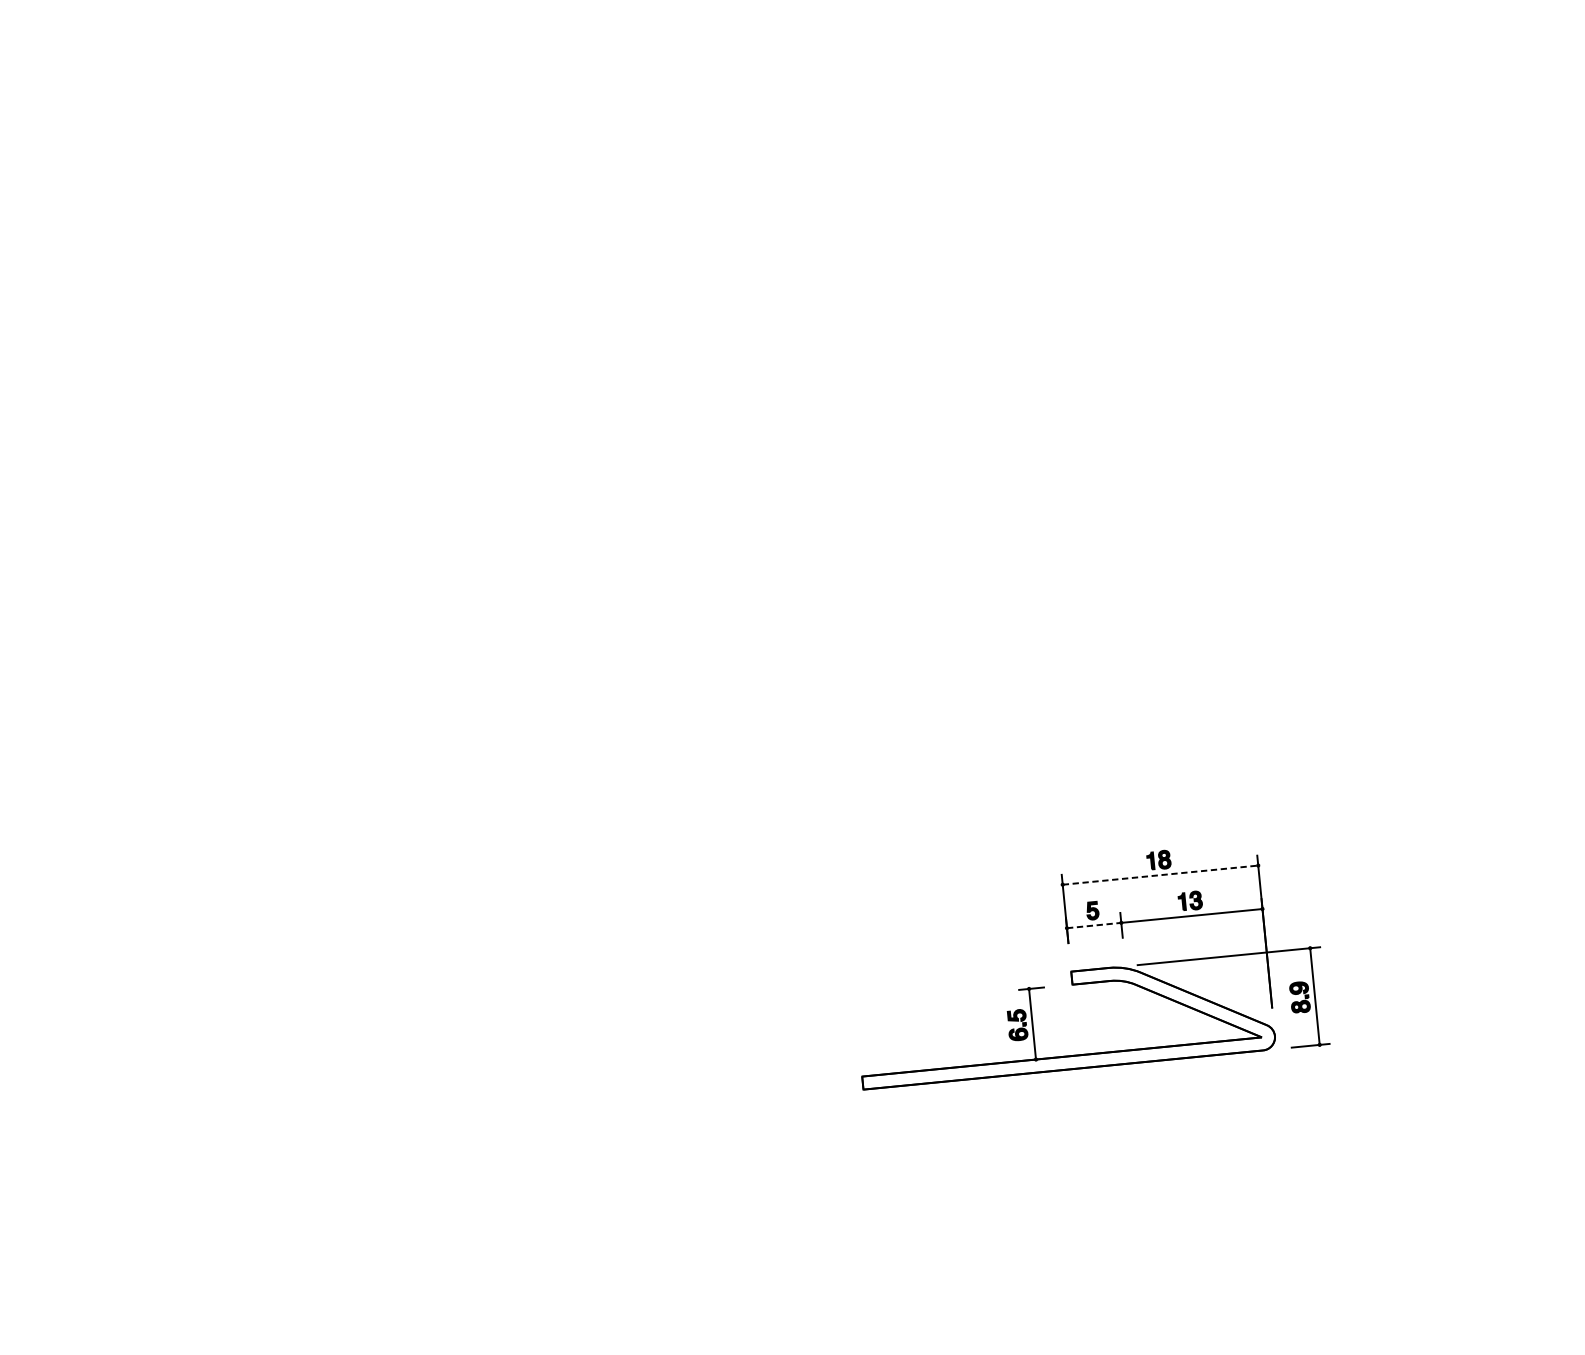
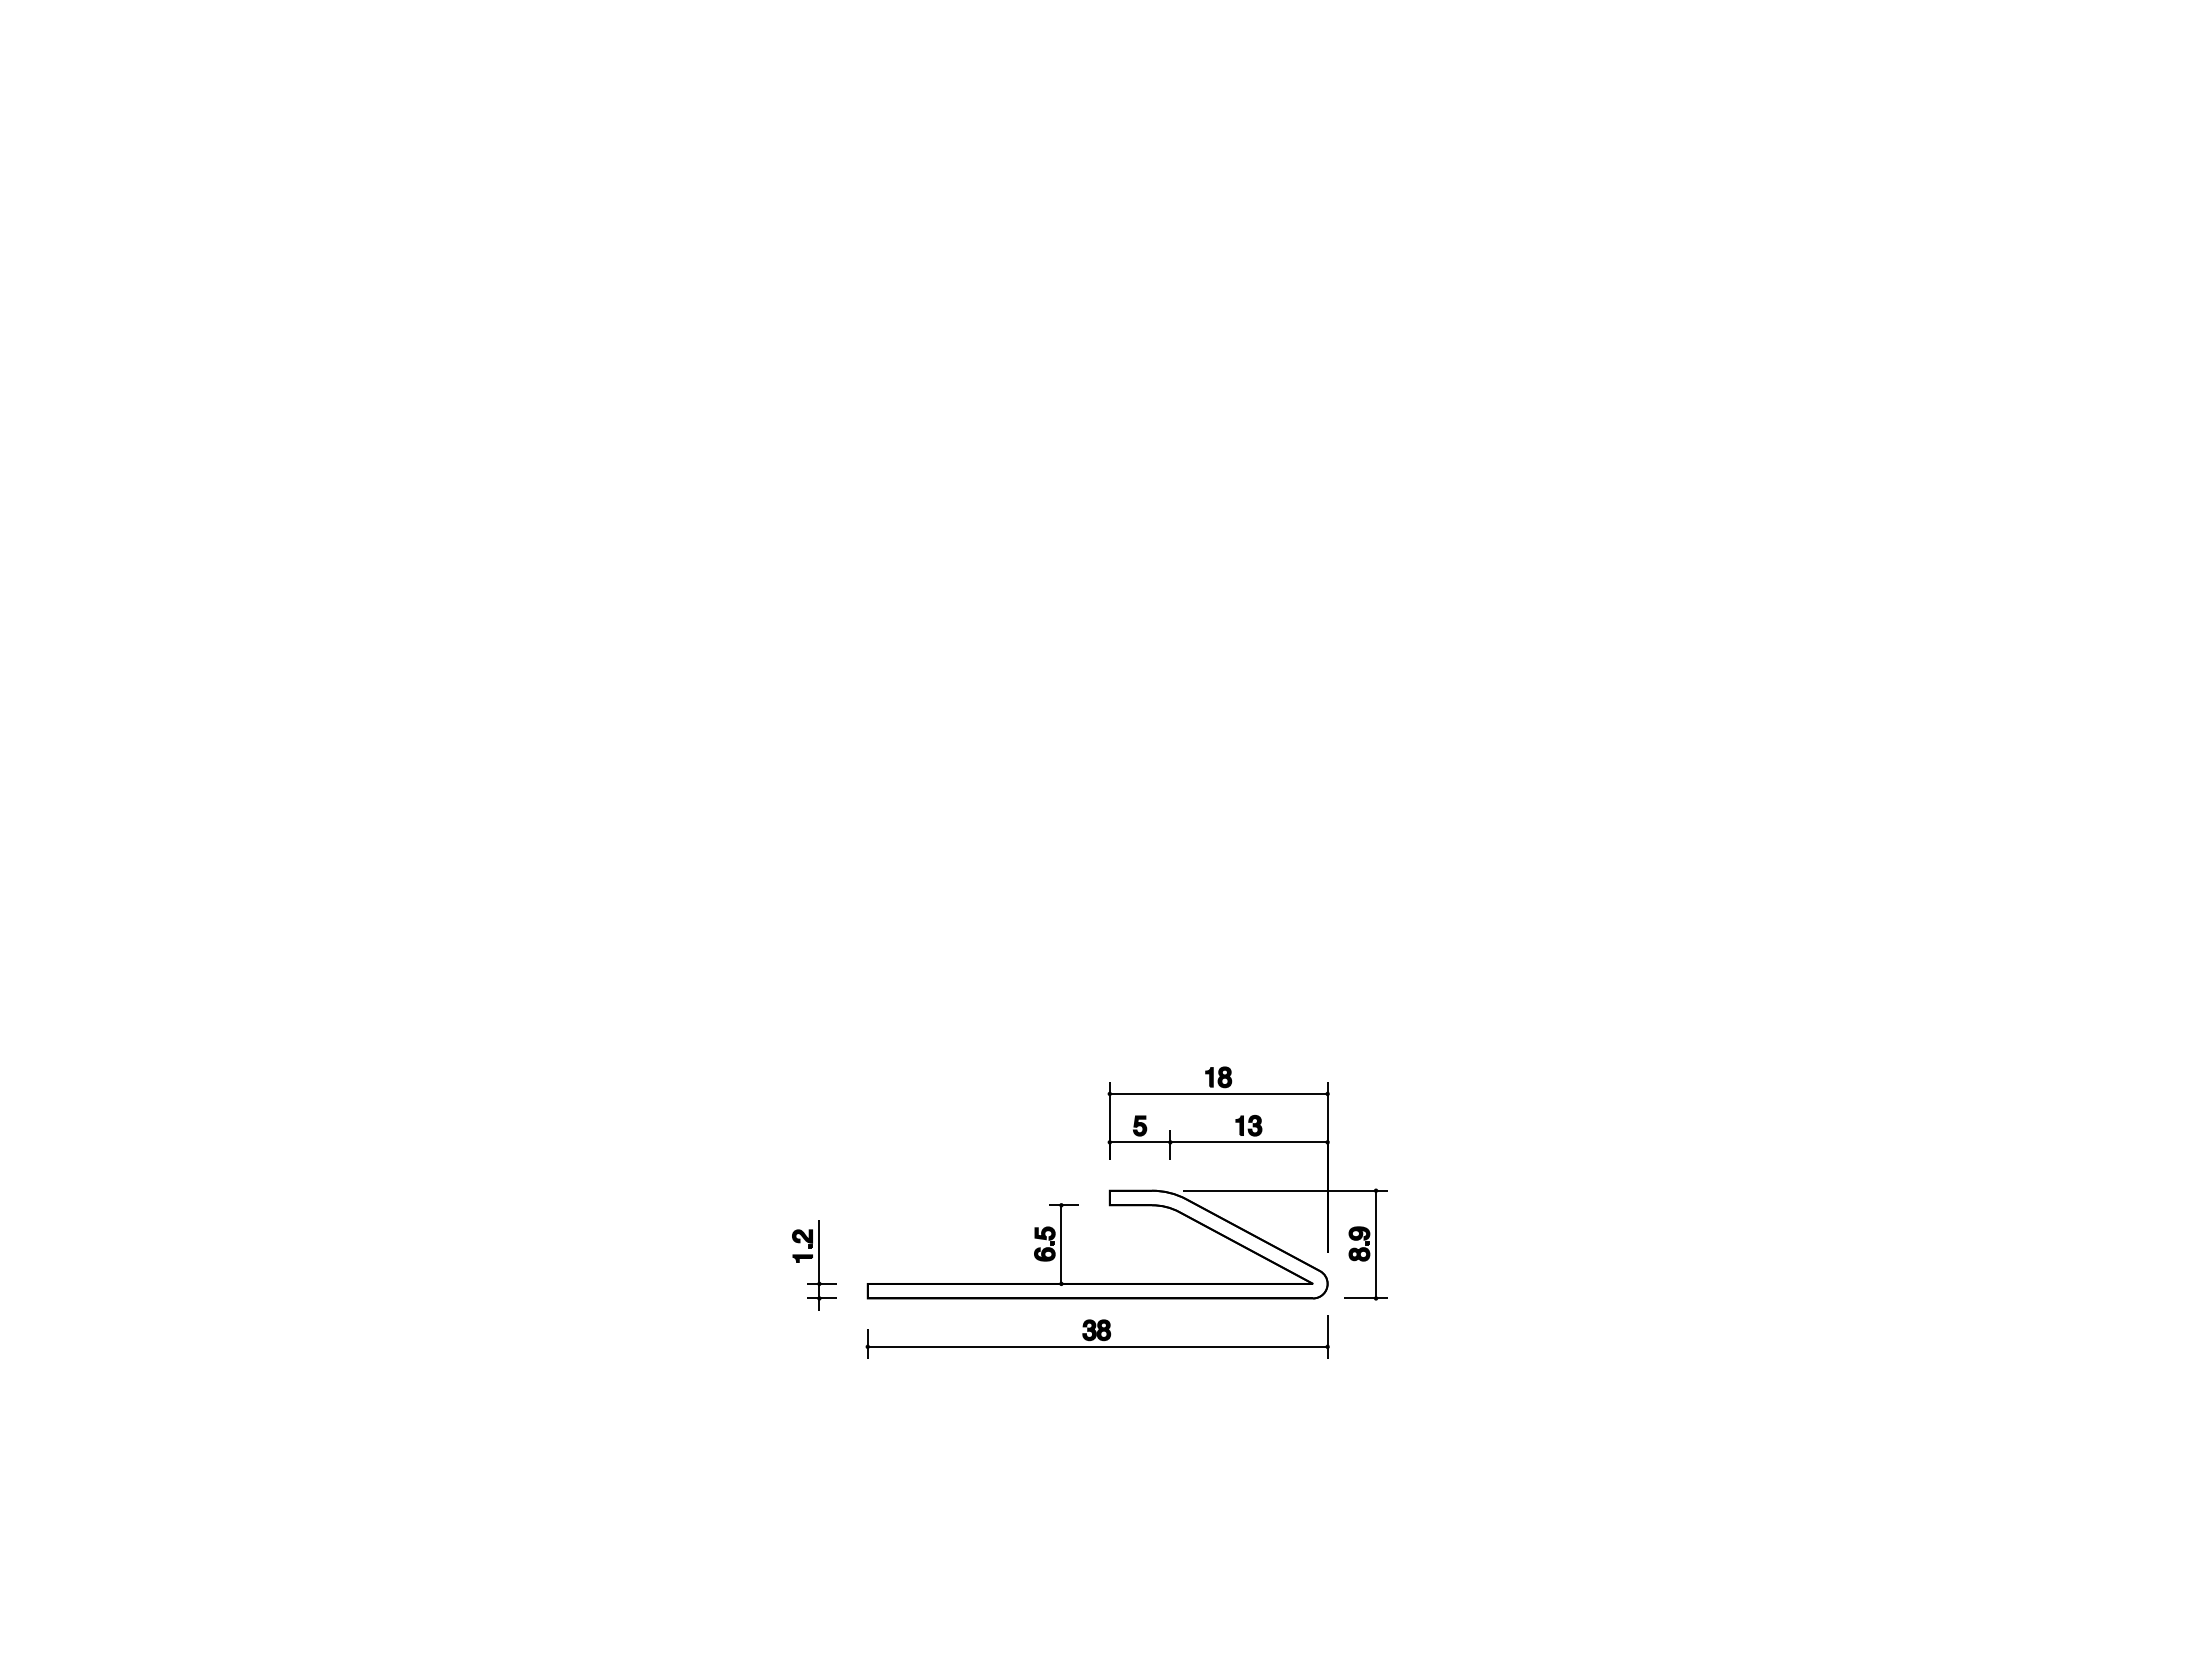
line: (1160, 874) -> (1218, 1093), dashed -> solid
line: (1094, 925) -> (1140, 1142), dashed -> solid
part: (812, 1064) -> (814, 1265), added
part: (1073, 1103) -> (1097, 1336), added

